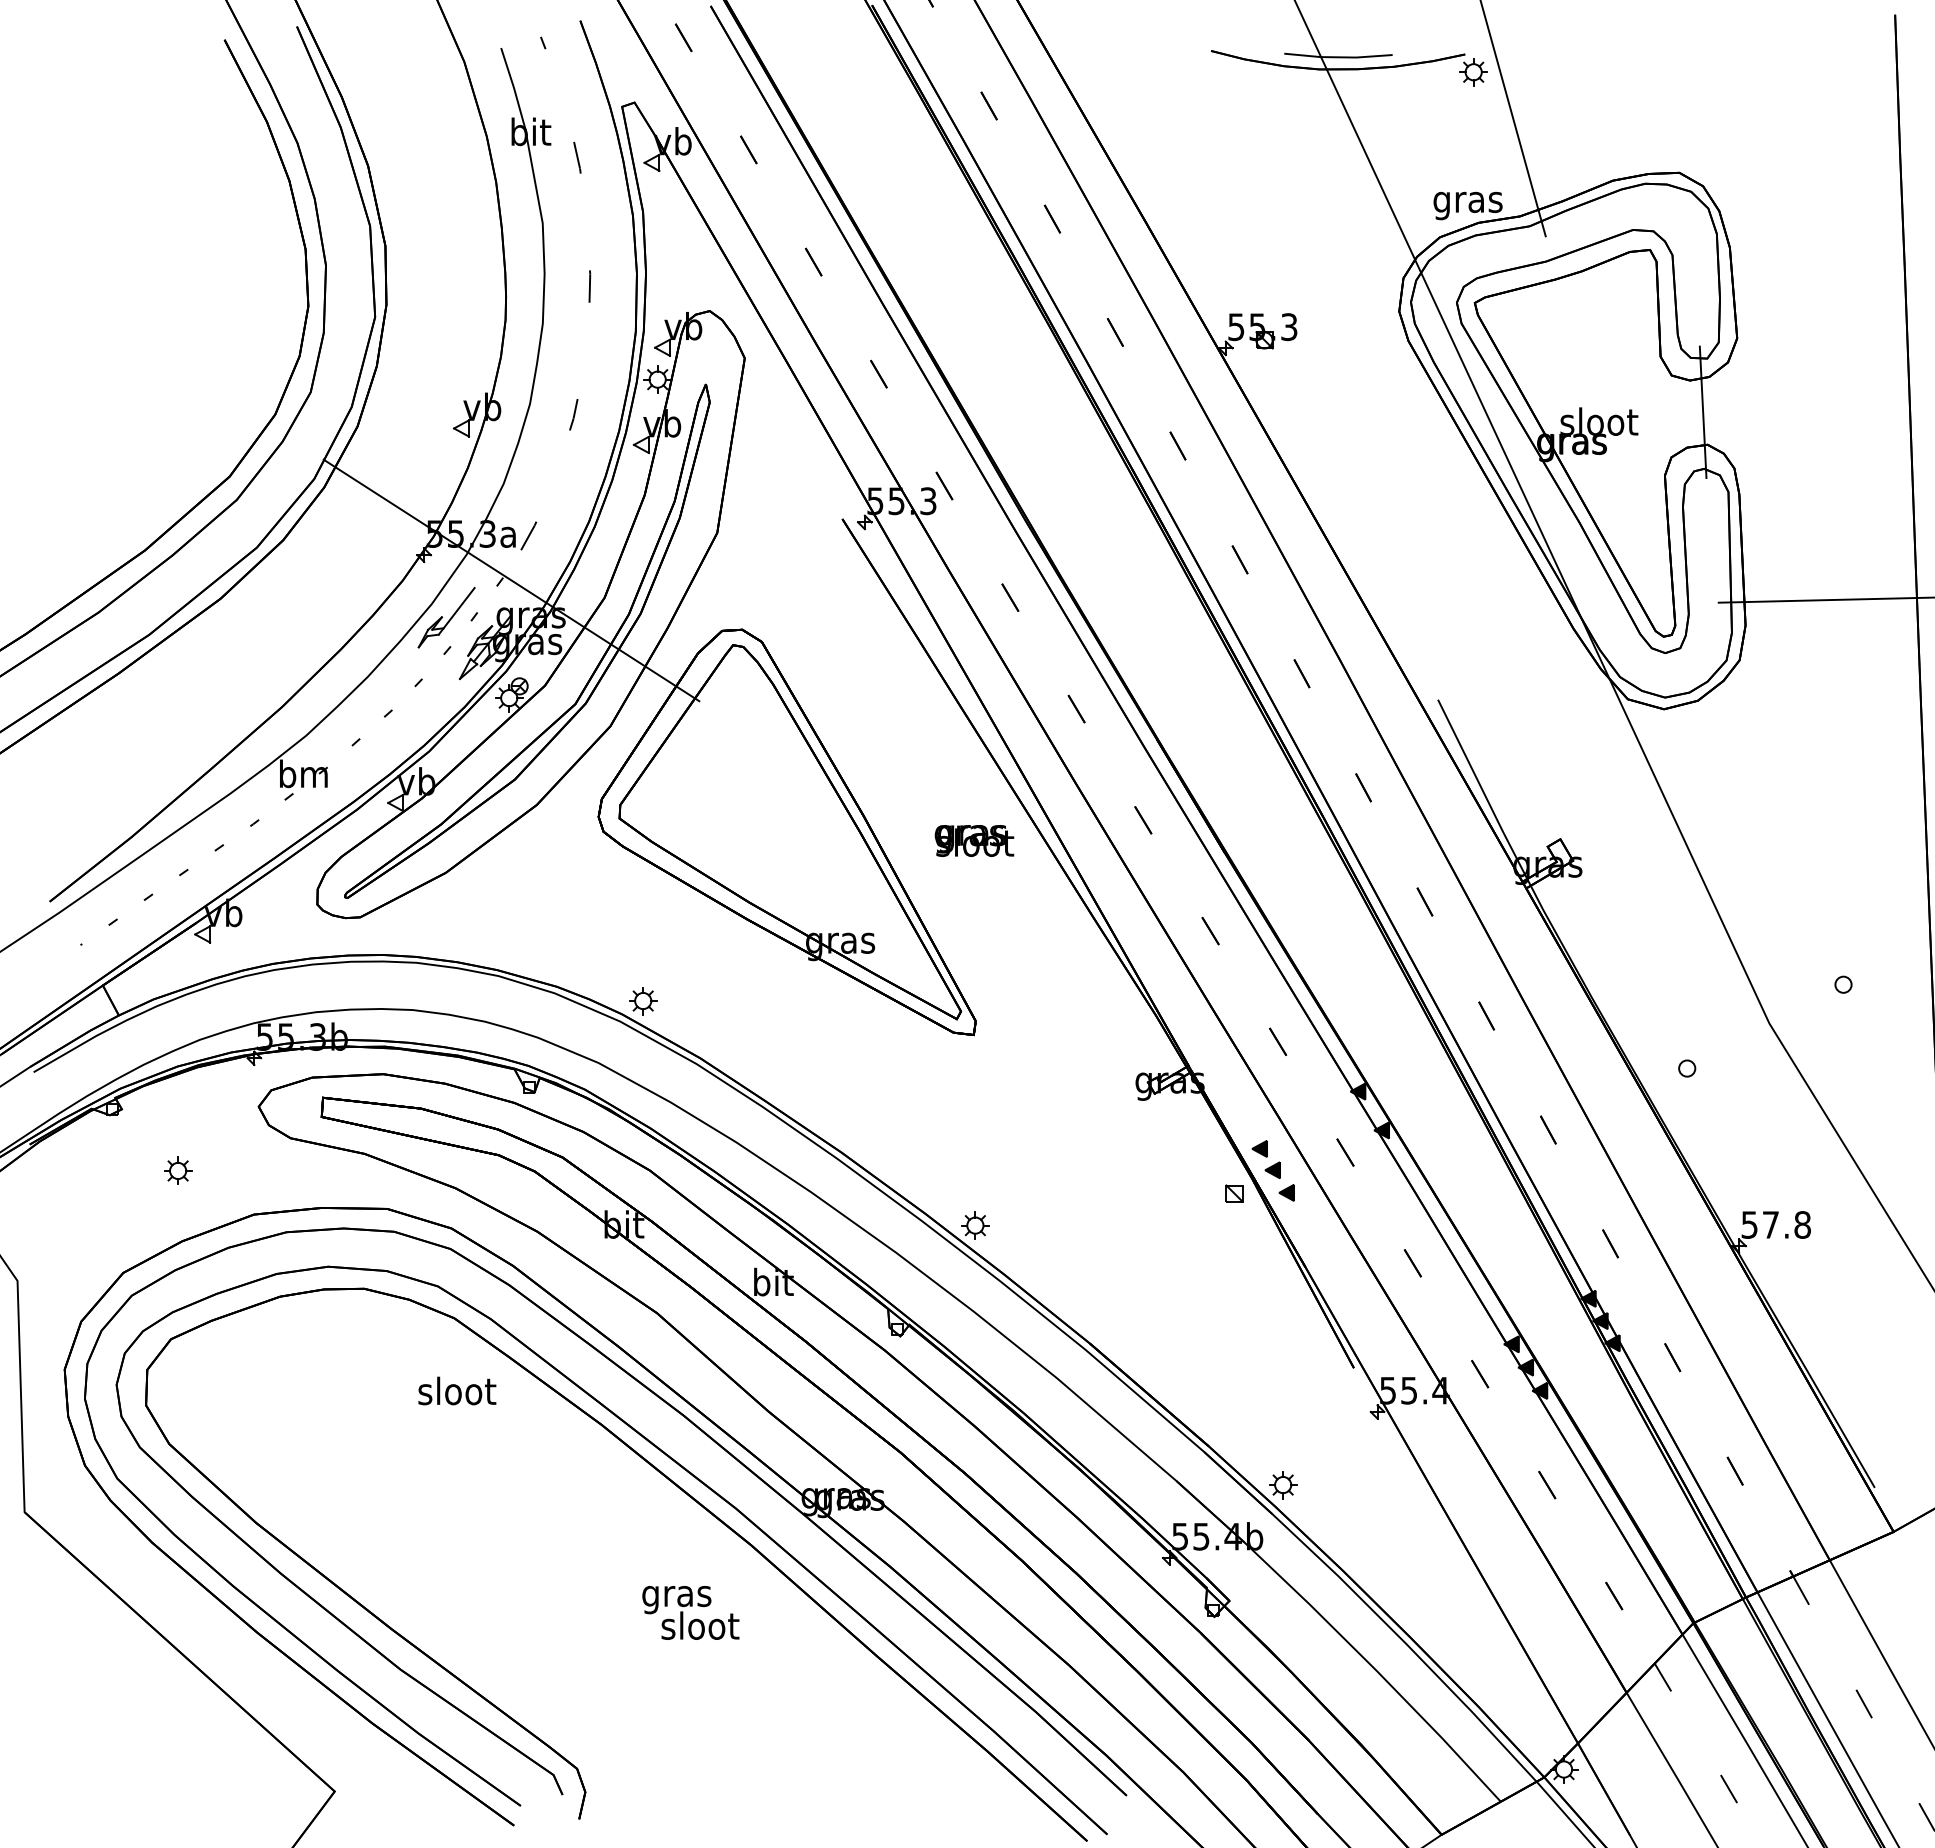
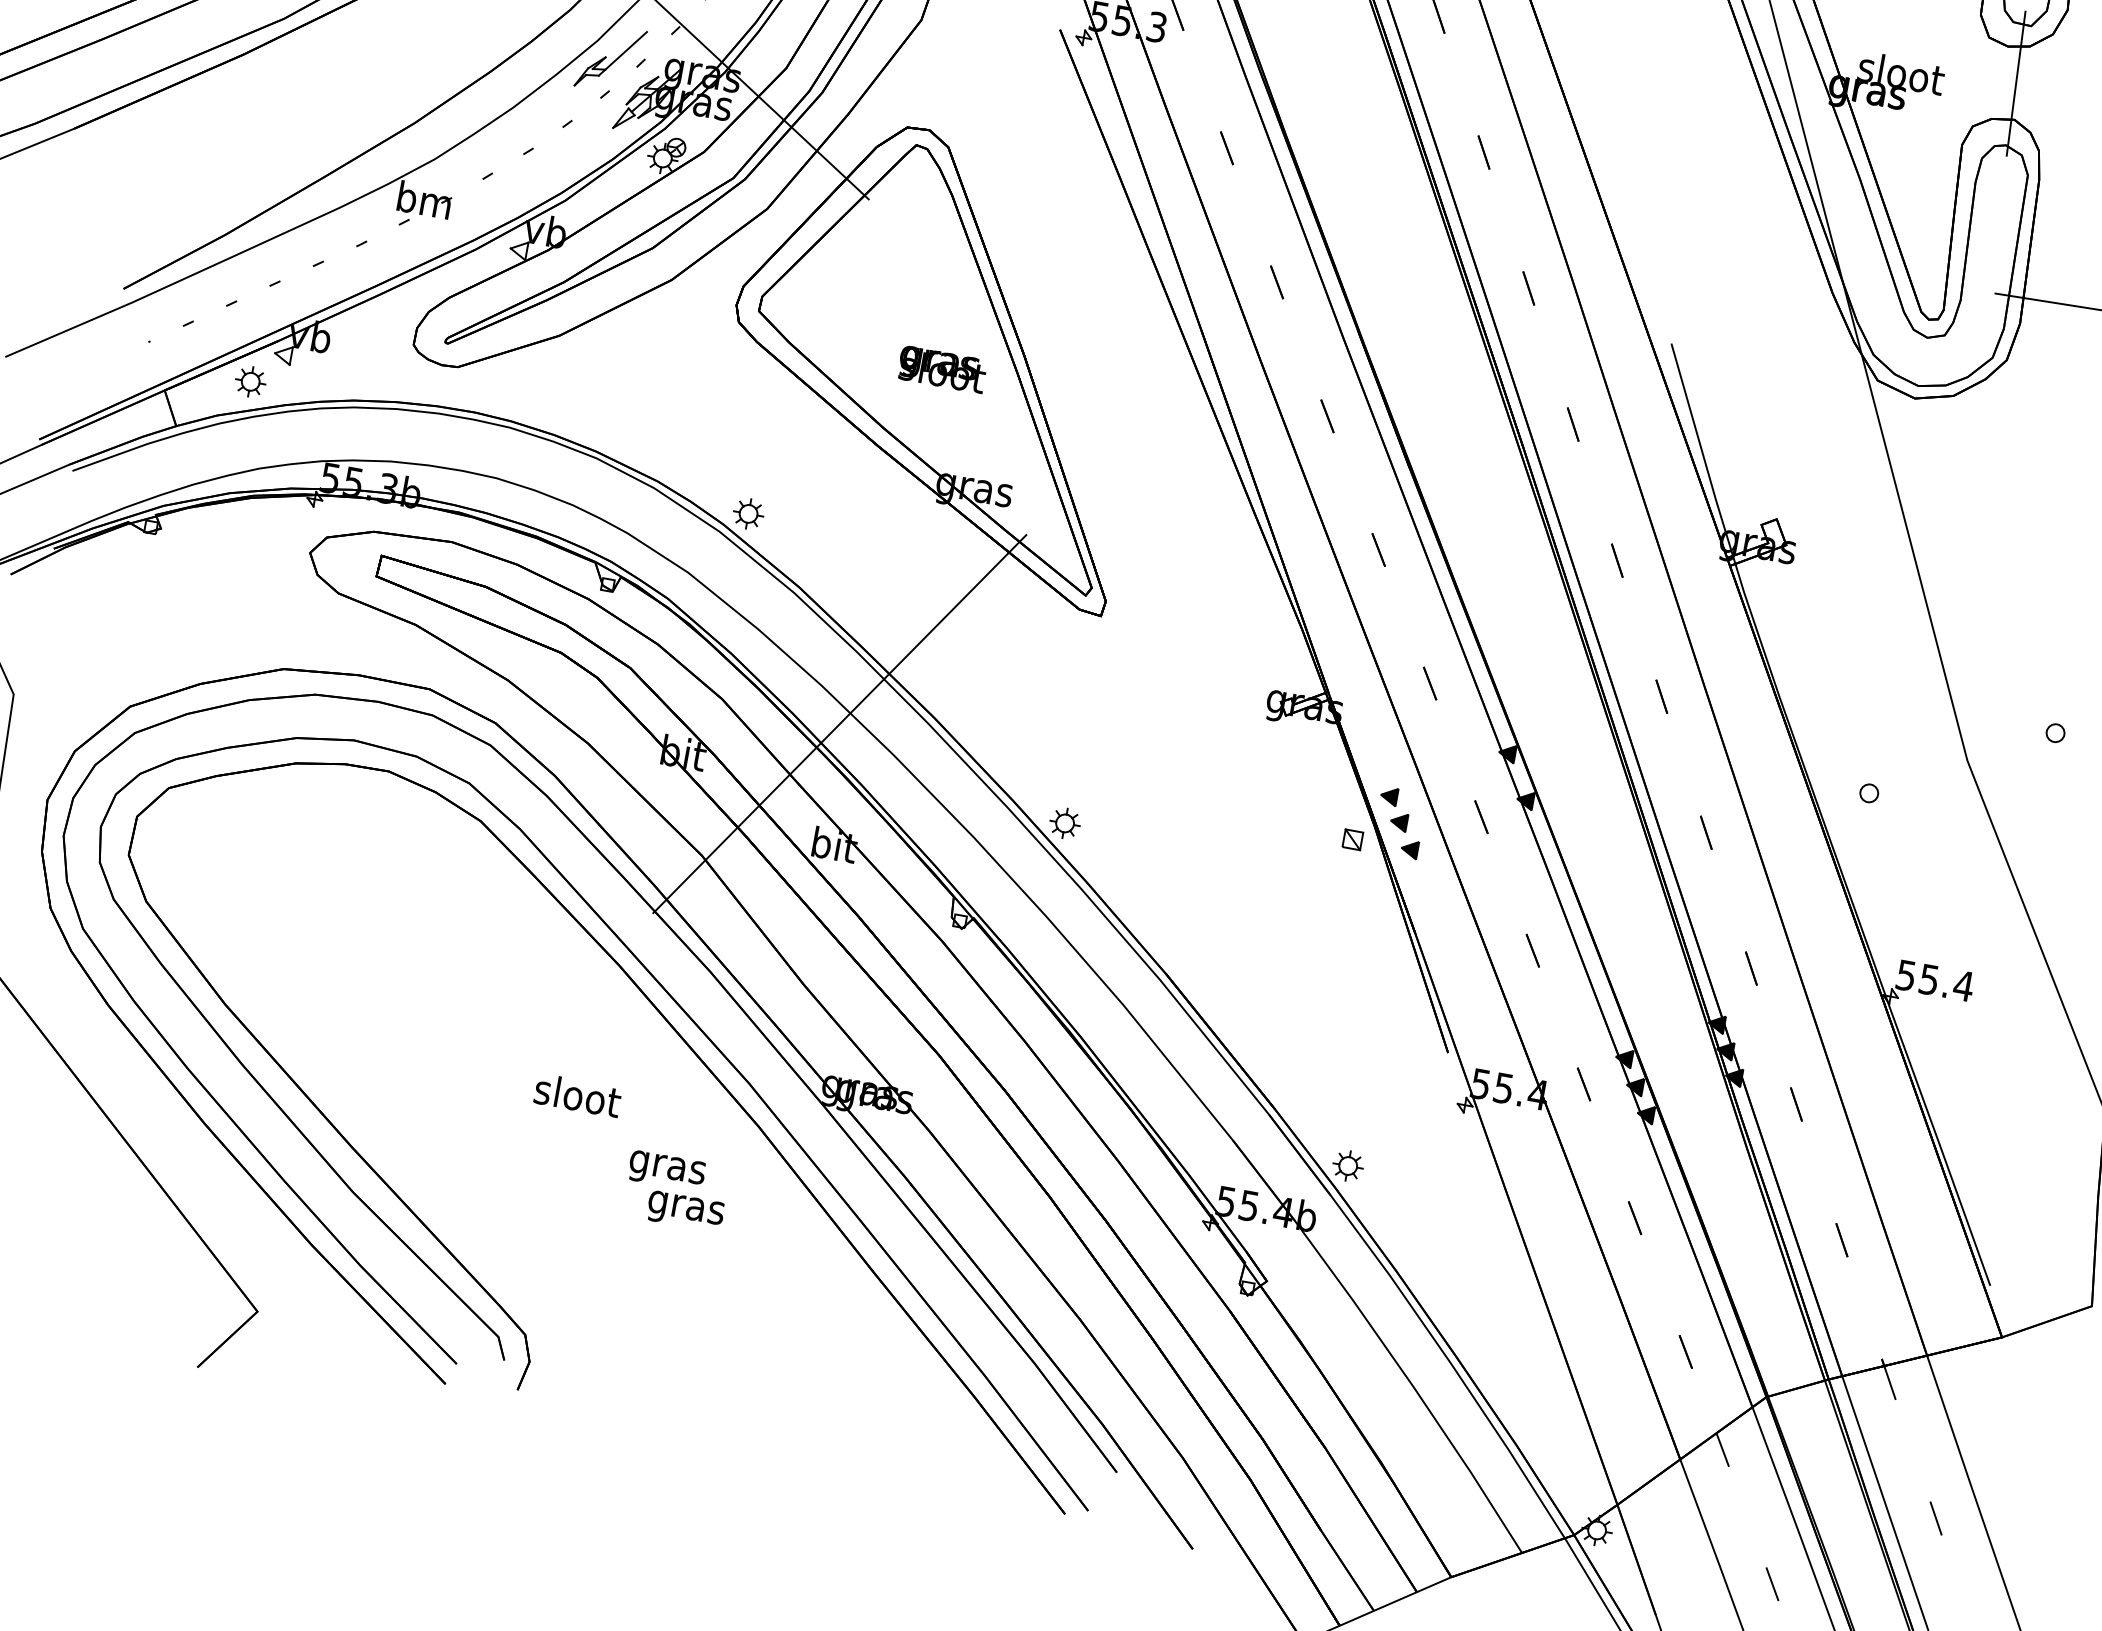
text: (974, 840) -> (942, 369), moved
part: (178, 1170) -> (251, 381), moved
line: (758, 1173) -> (839, 724), added
text: (1787, 1224) -> (1947, 982), 57.8 -> 55.4
text: (457, 1390) -> (578, 1095), moved
text: (700, 1629) -> (686, 1207), sloot -> gras

